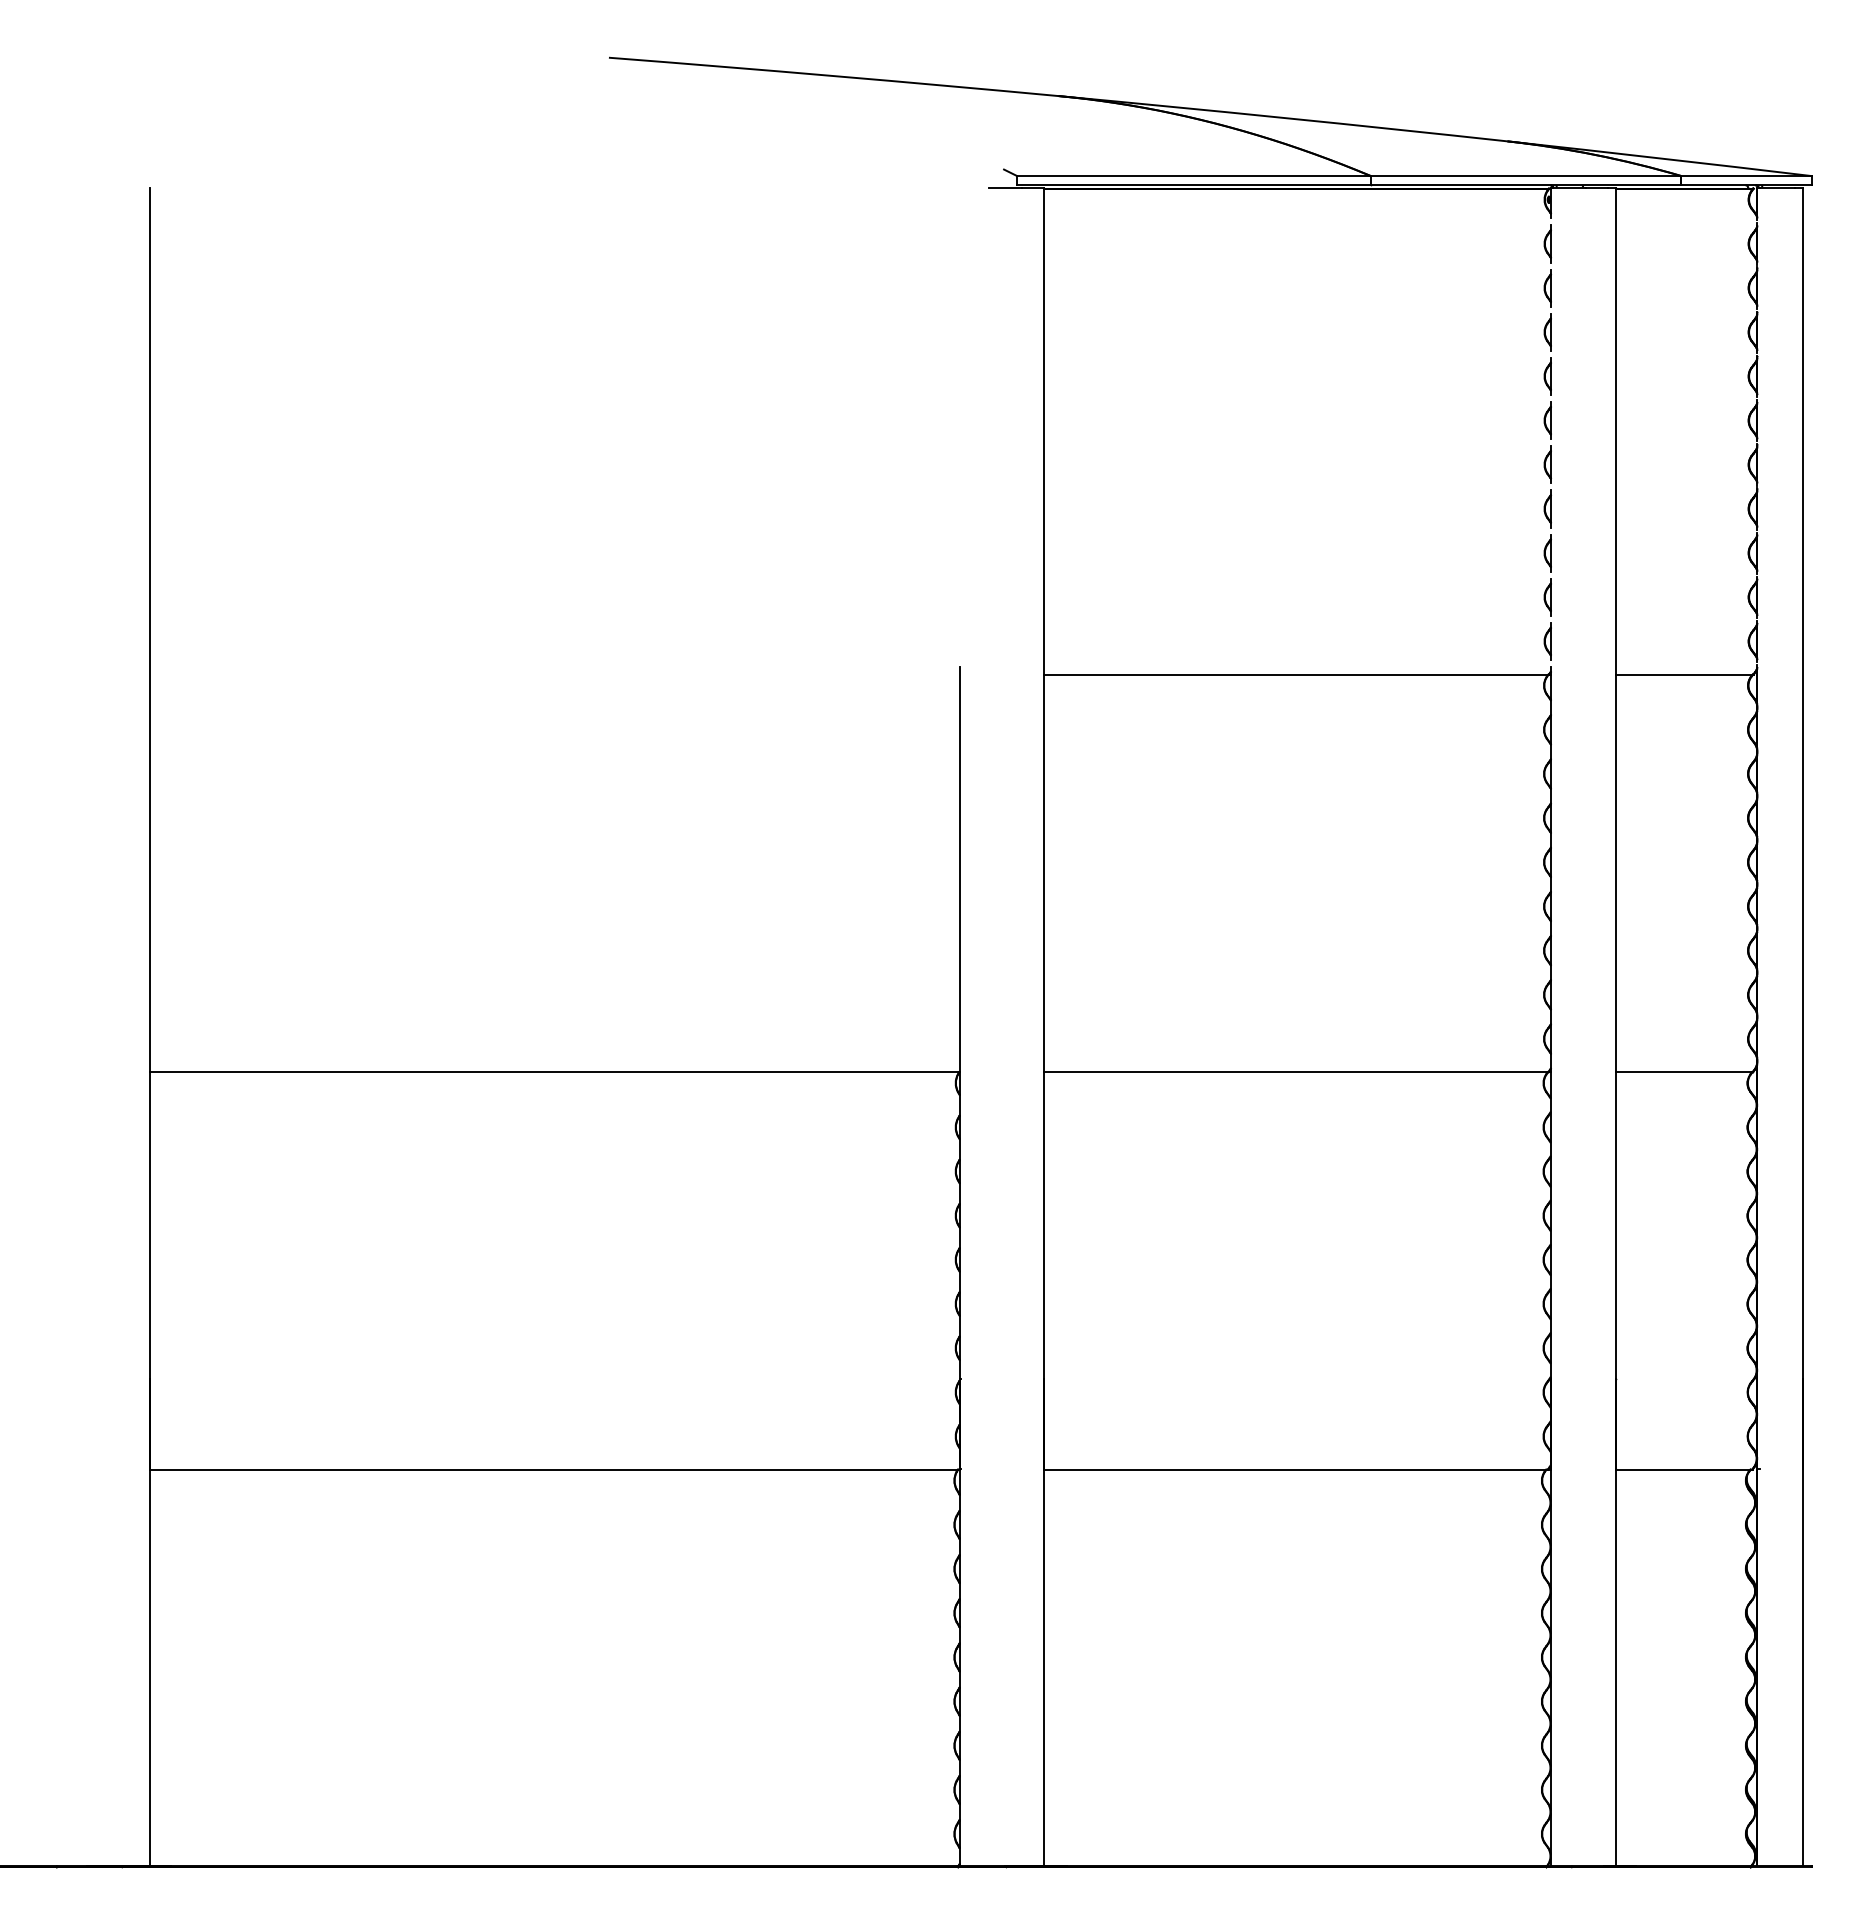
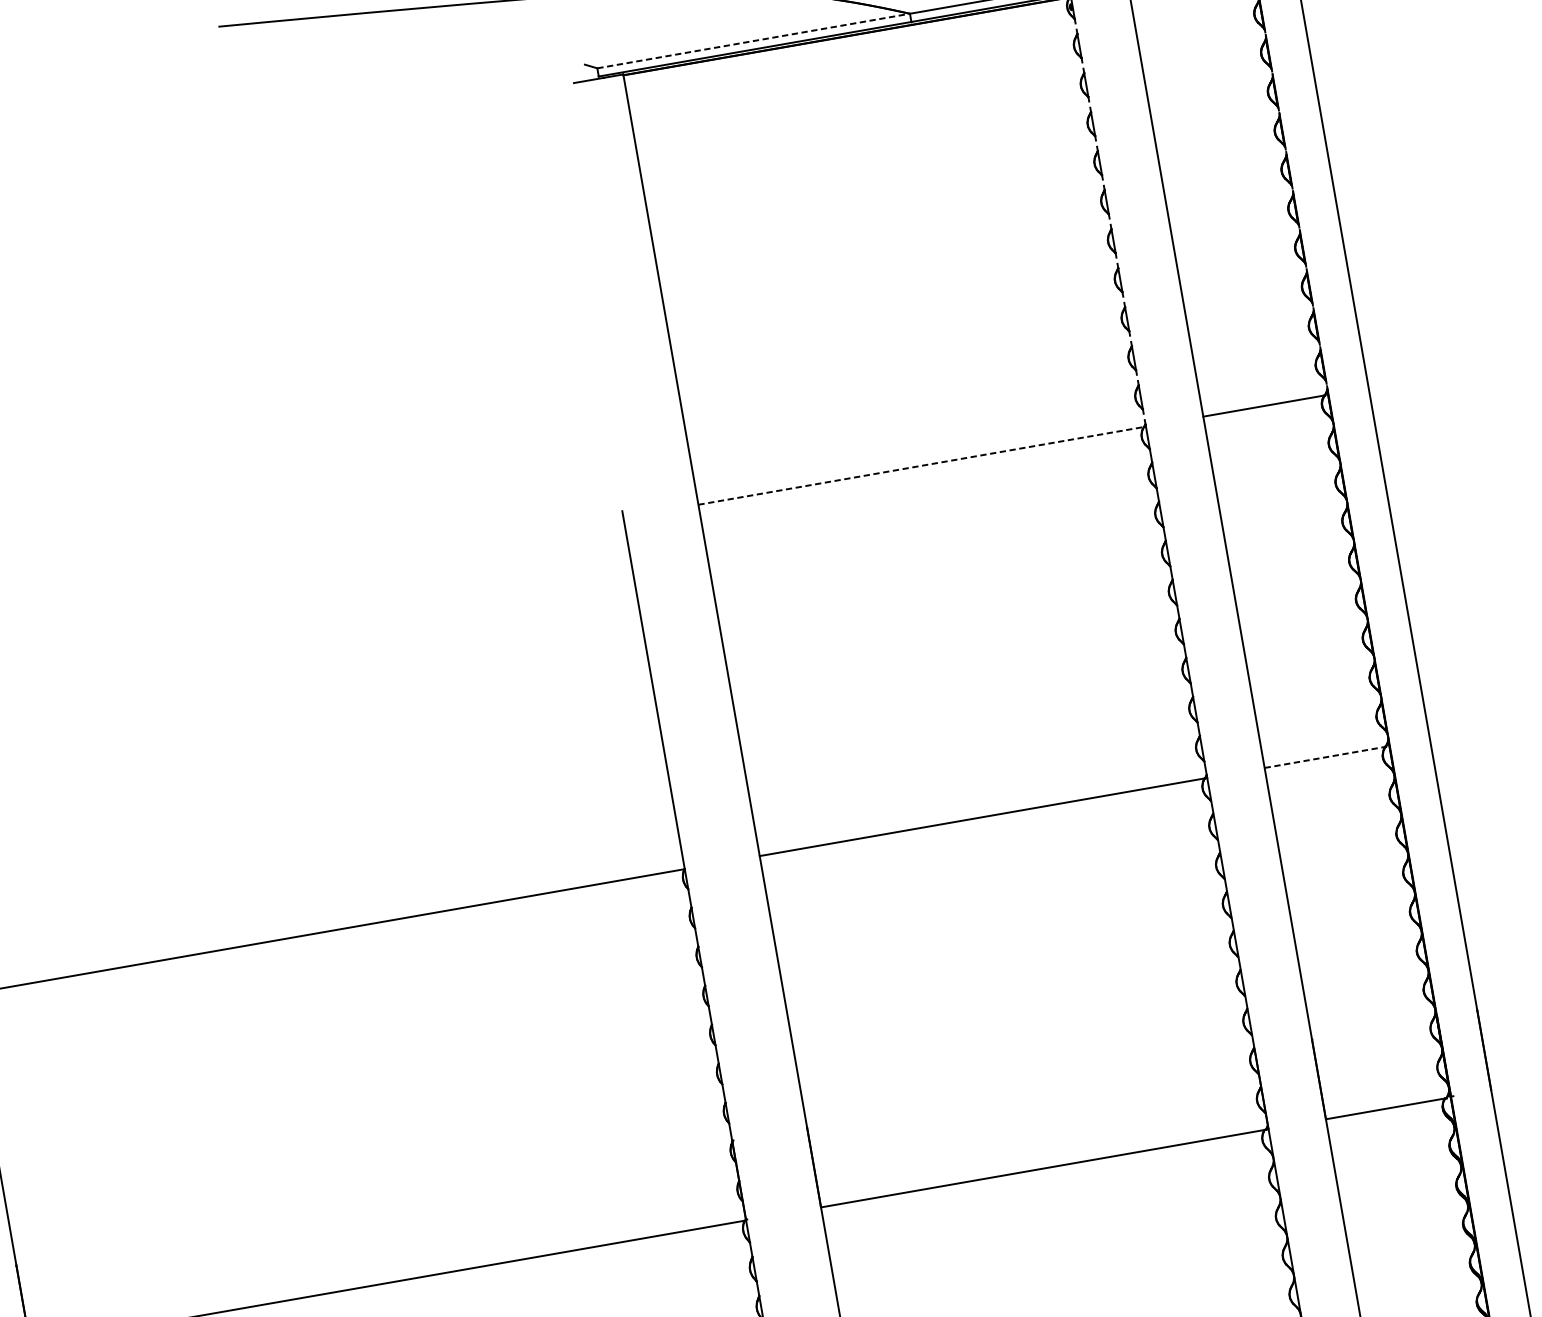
line: (1193, 176) -> (753, 41), solid -> dashed
line: (1297, 674) -> (922, 465), solid -> dashed
line: (1684, 1072) -> (1325, 757), solid -> dashed

